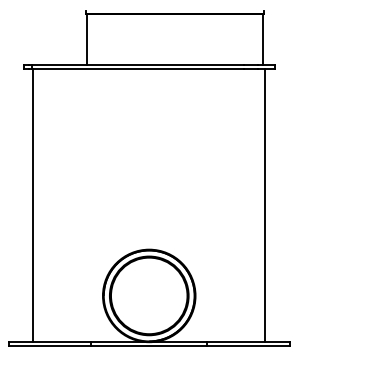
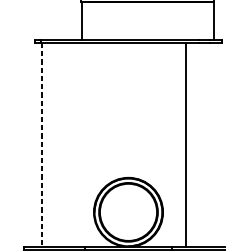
line: (33, 205) -> (42, 144), solid -> dashed
line: (265, 205) -> (186, 144), moved

